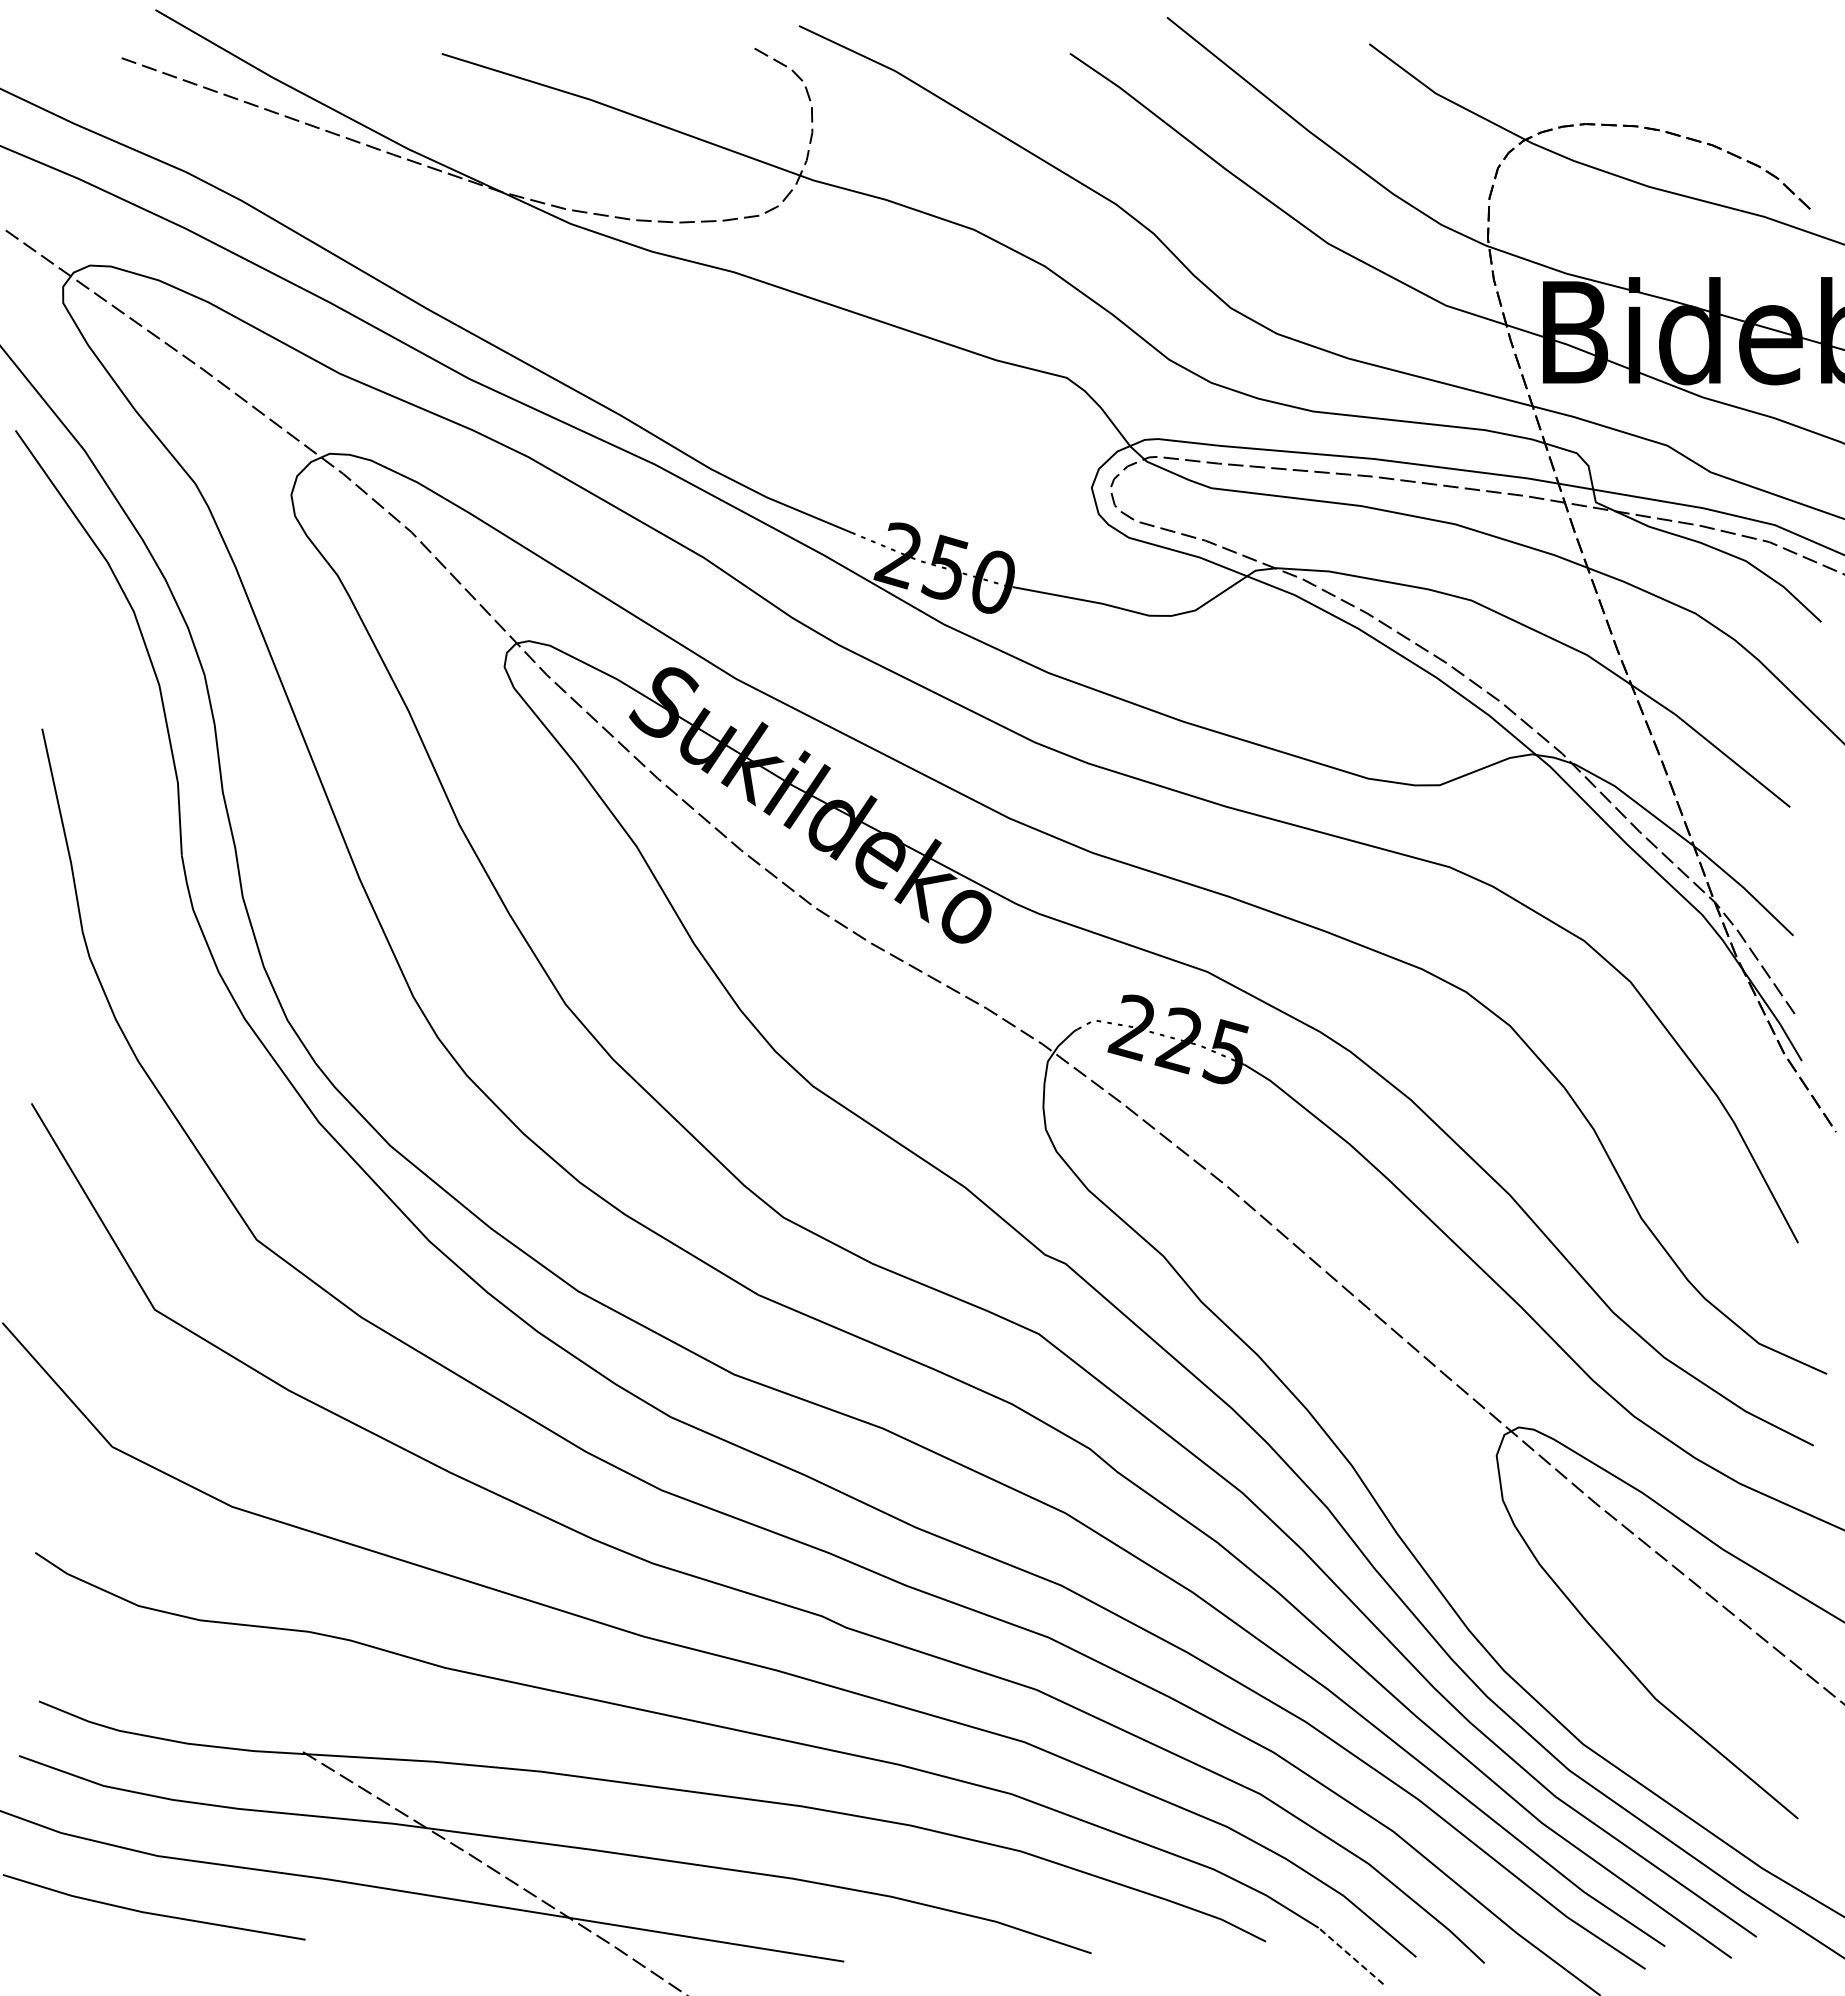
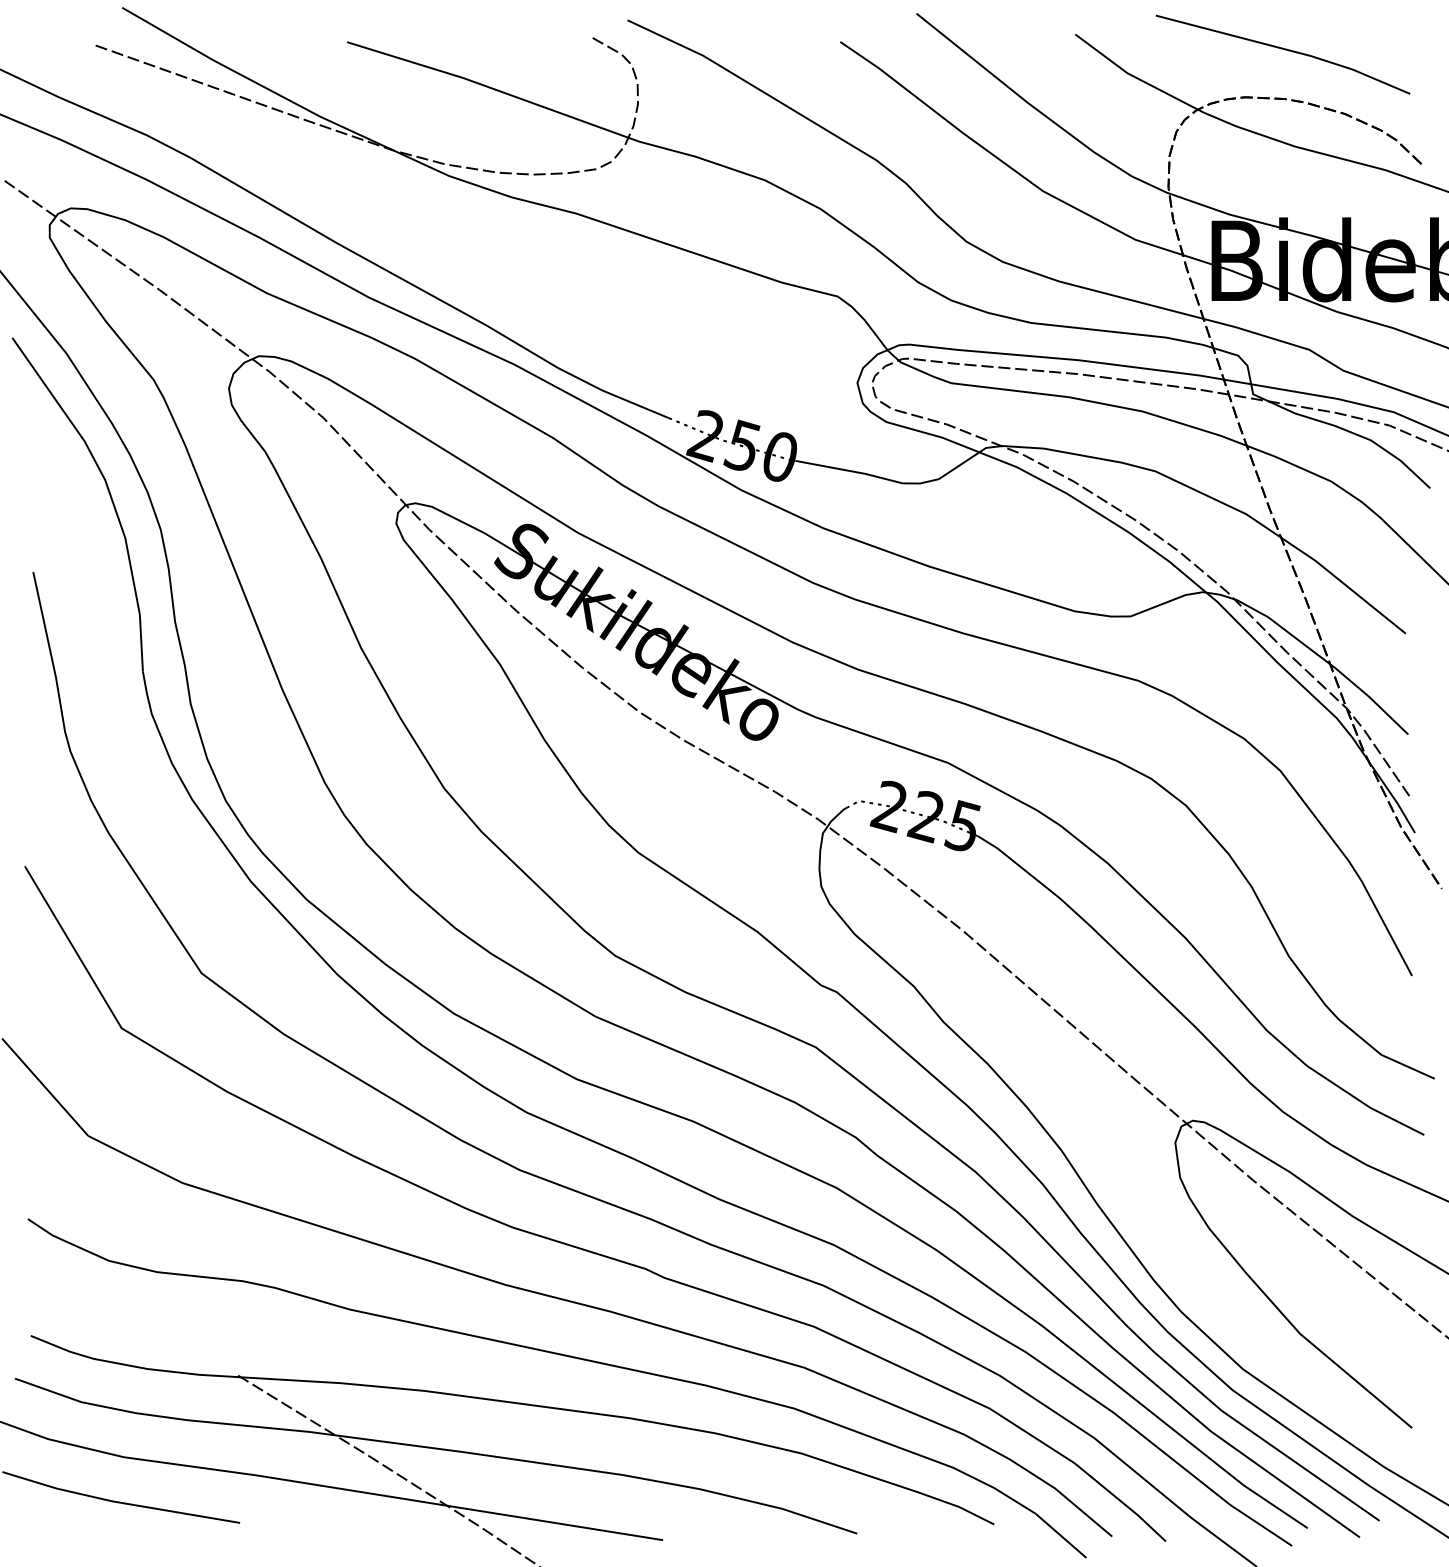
line: (1633, 63) -> (1282, 49), added
line: (1351, 1956) -> (1061, 1536), dashed -> solid

